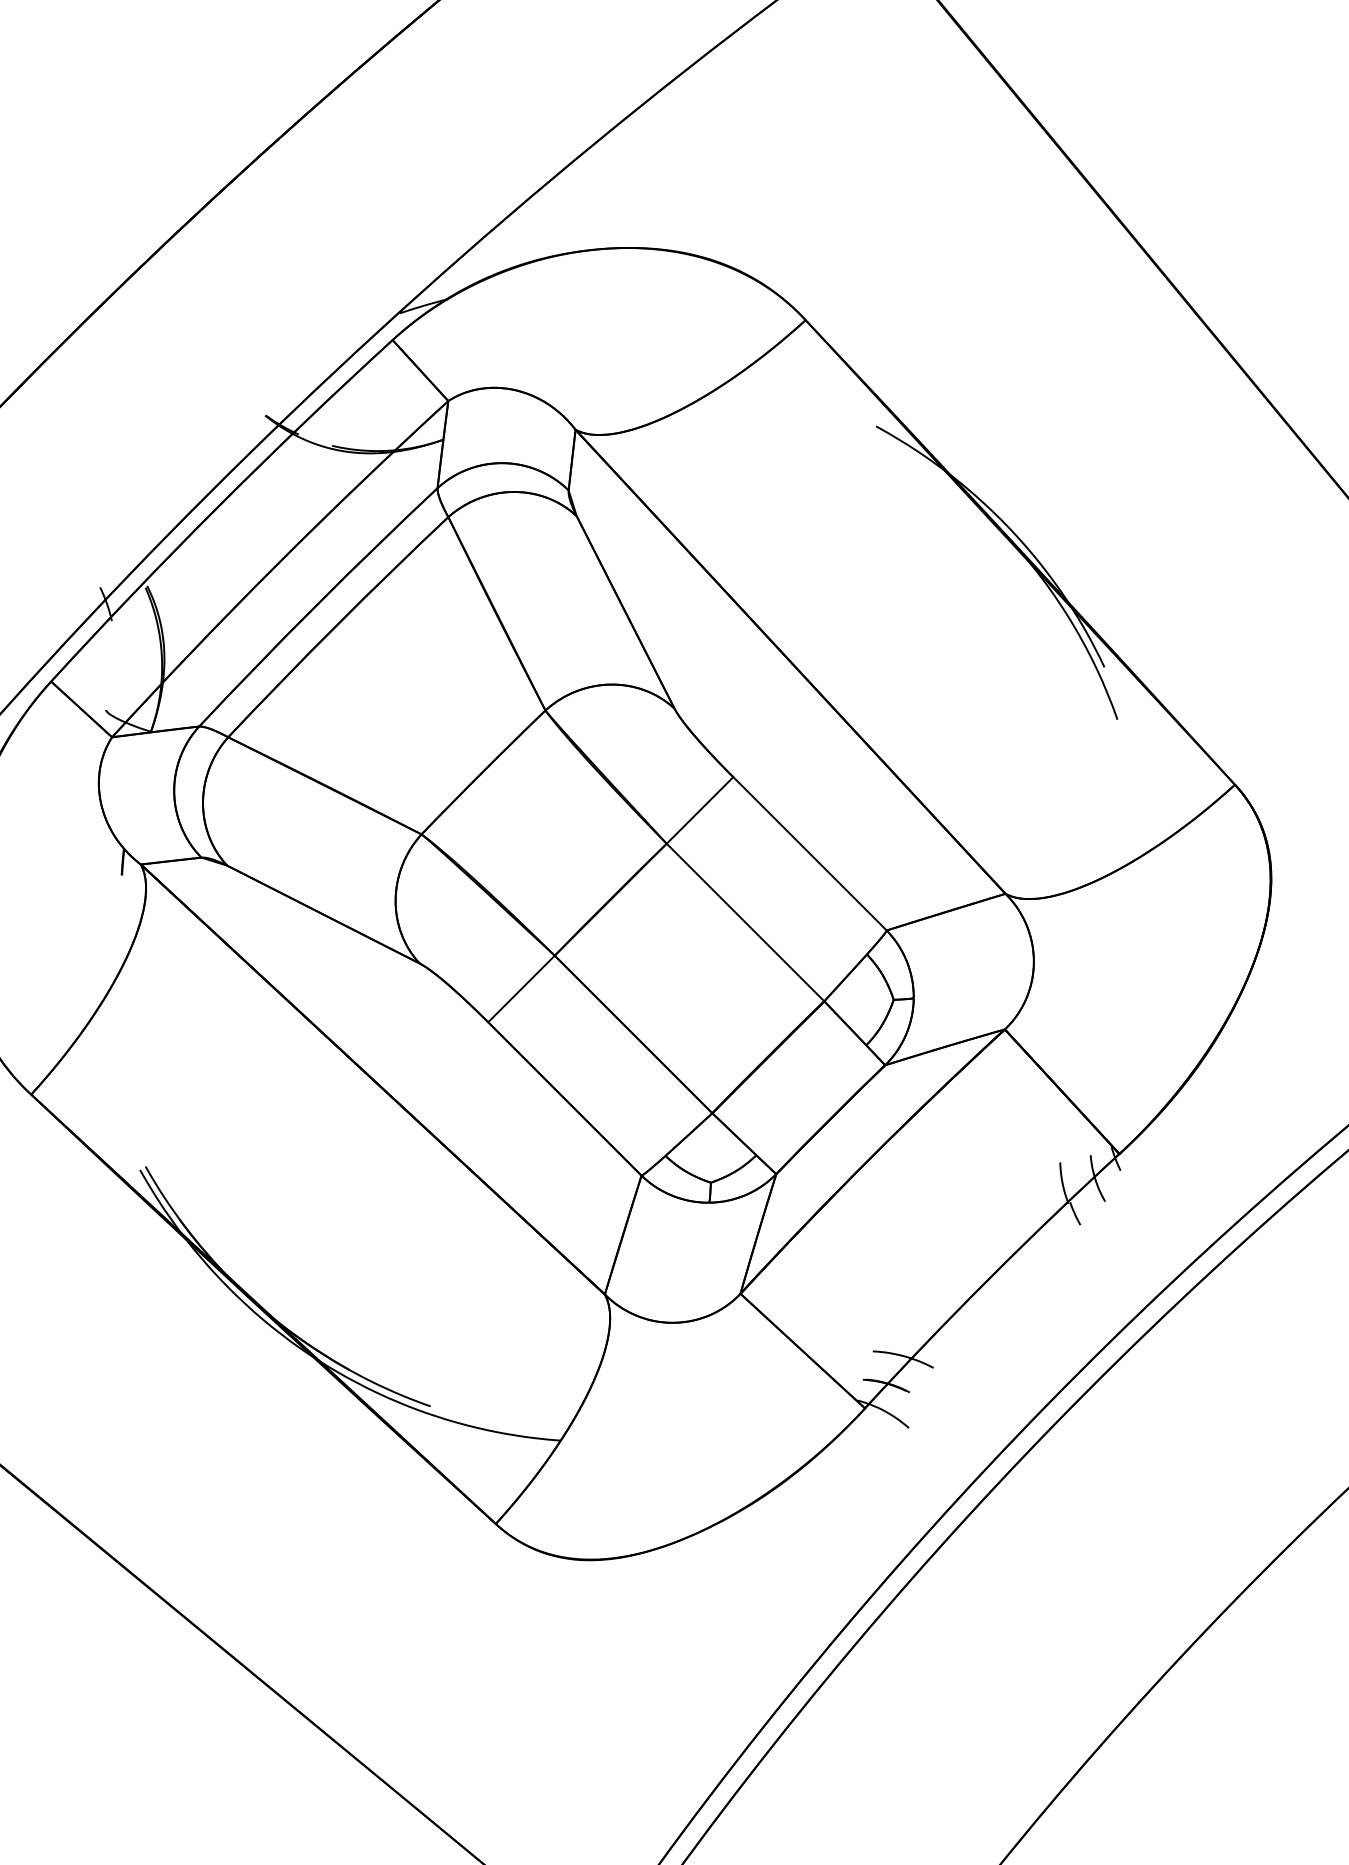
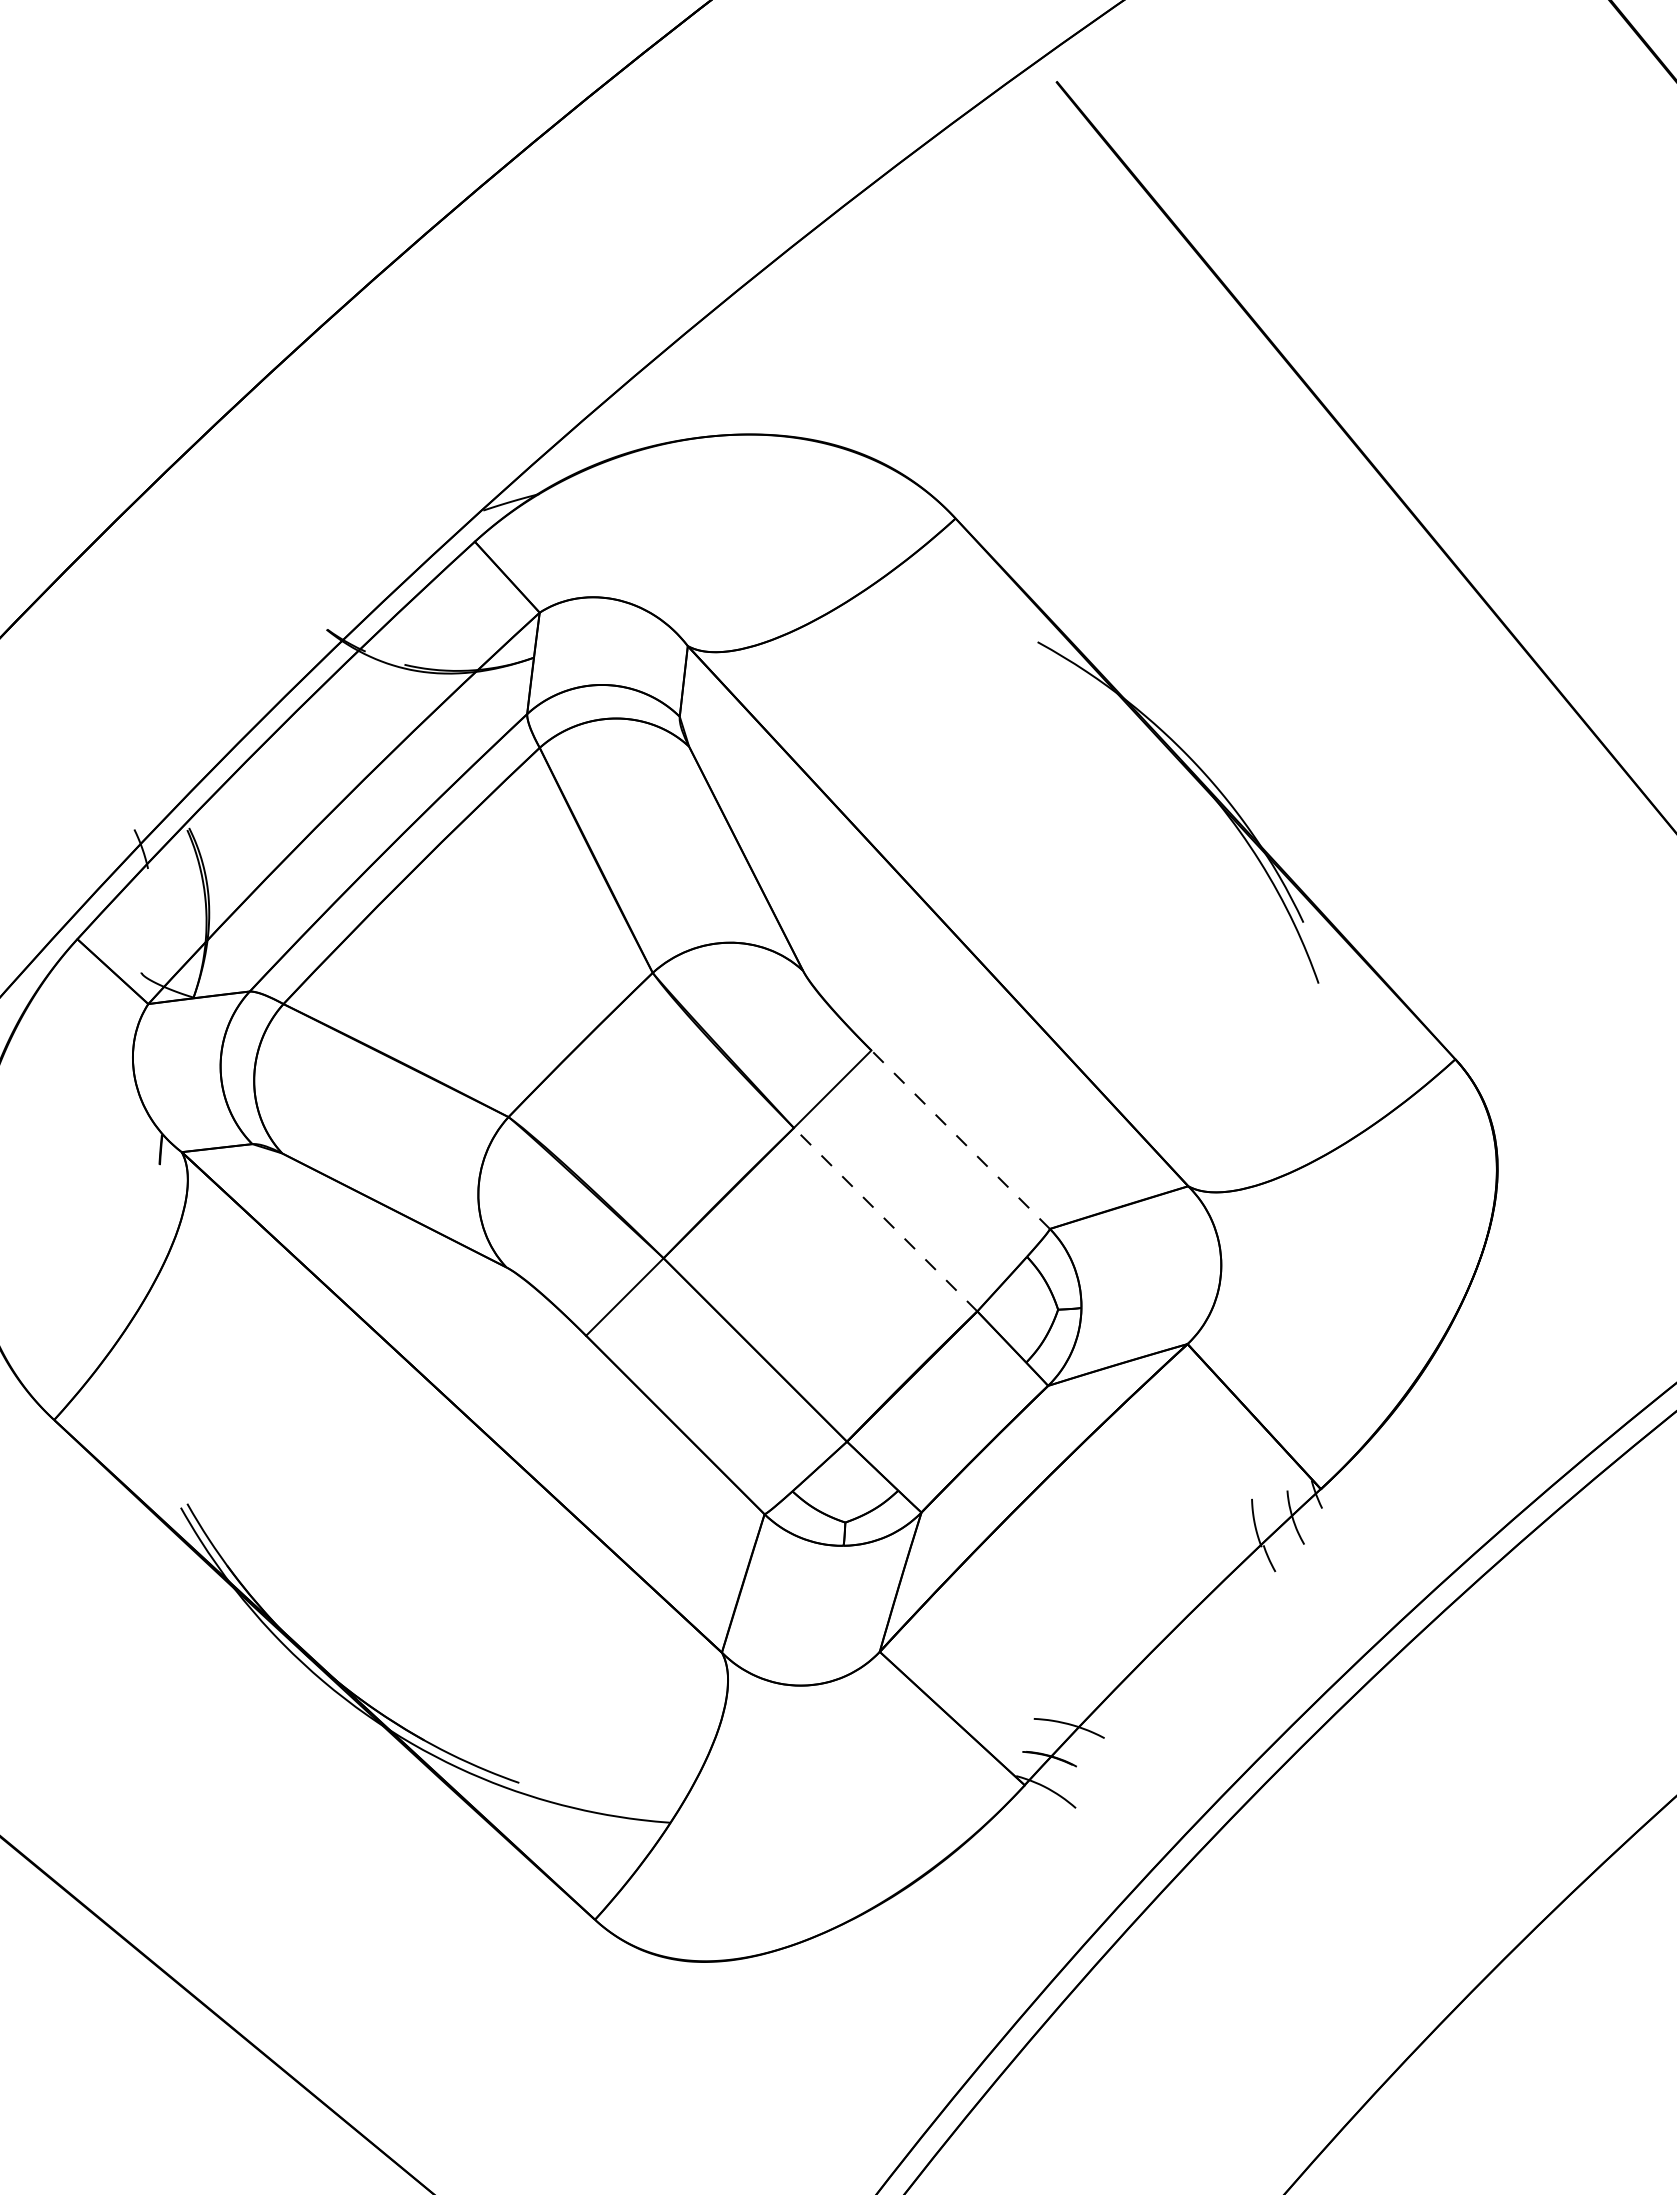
line: (809, 853) -> (960, 1139), solid -> dashed
line: (745, 922) -> (885, 1219), solid -> dashed

